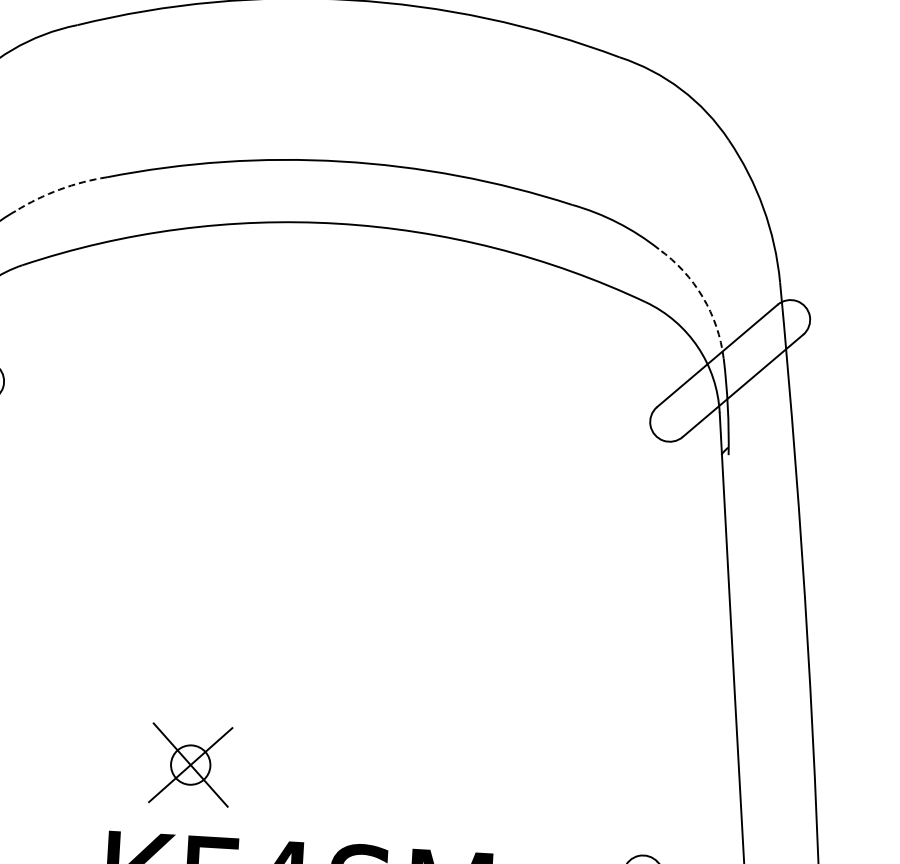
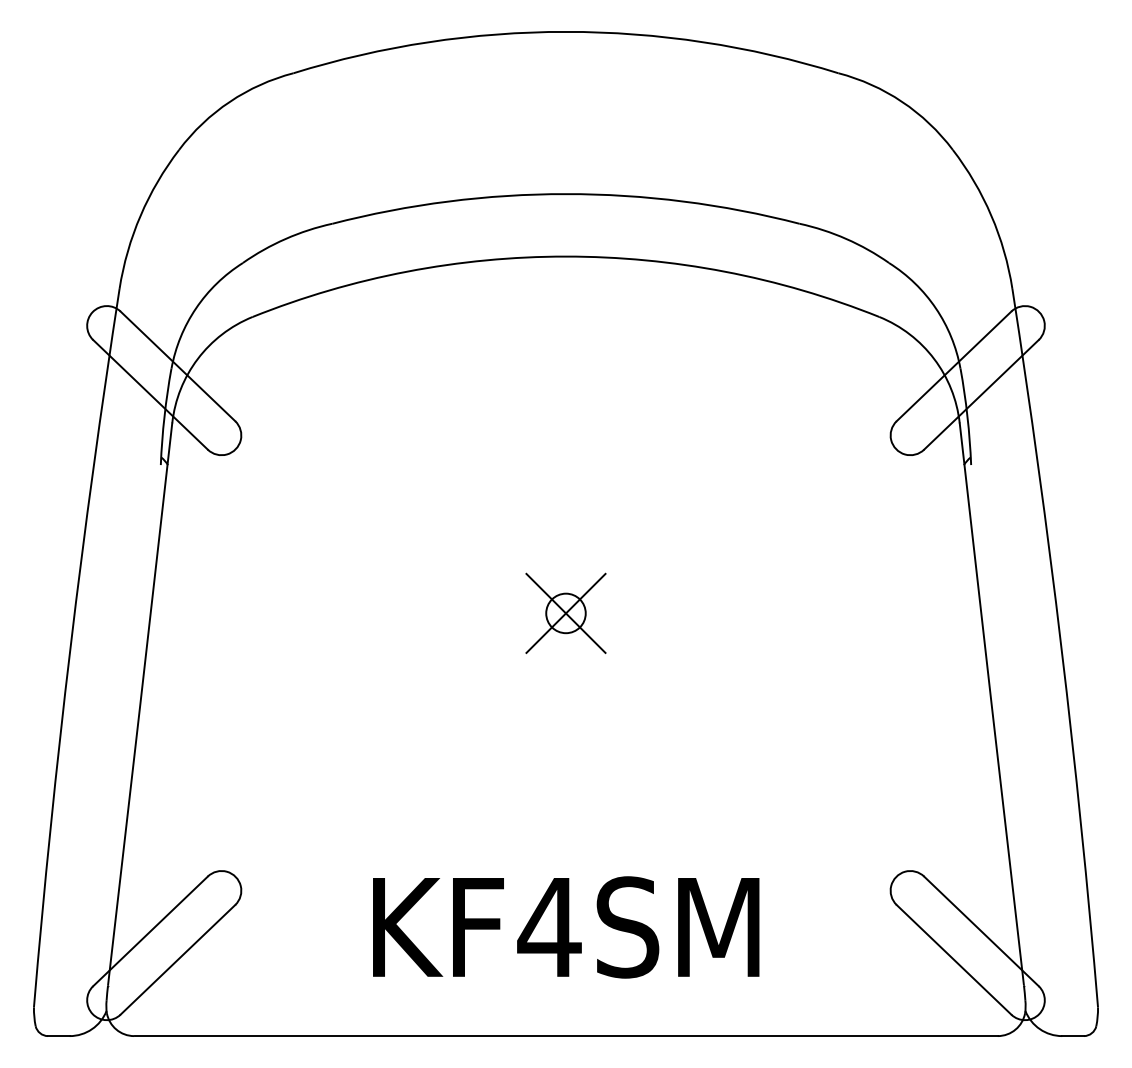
arc: (59, 189) -> (285, 238), dashed -> solid
arc: (702, 297) -> (935, 308), dashed -> solid
part: (190, 764) -> (565, 612), moved

